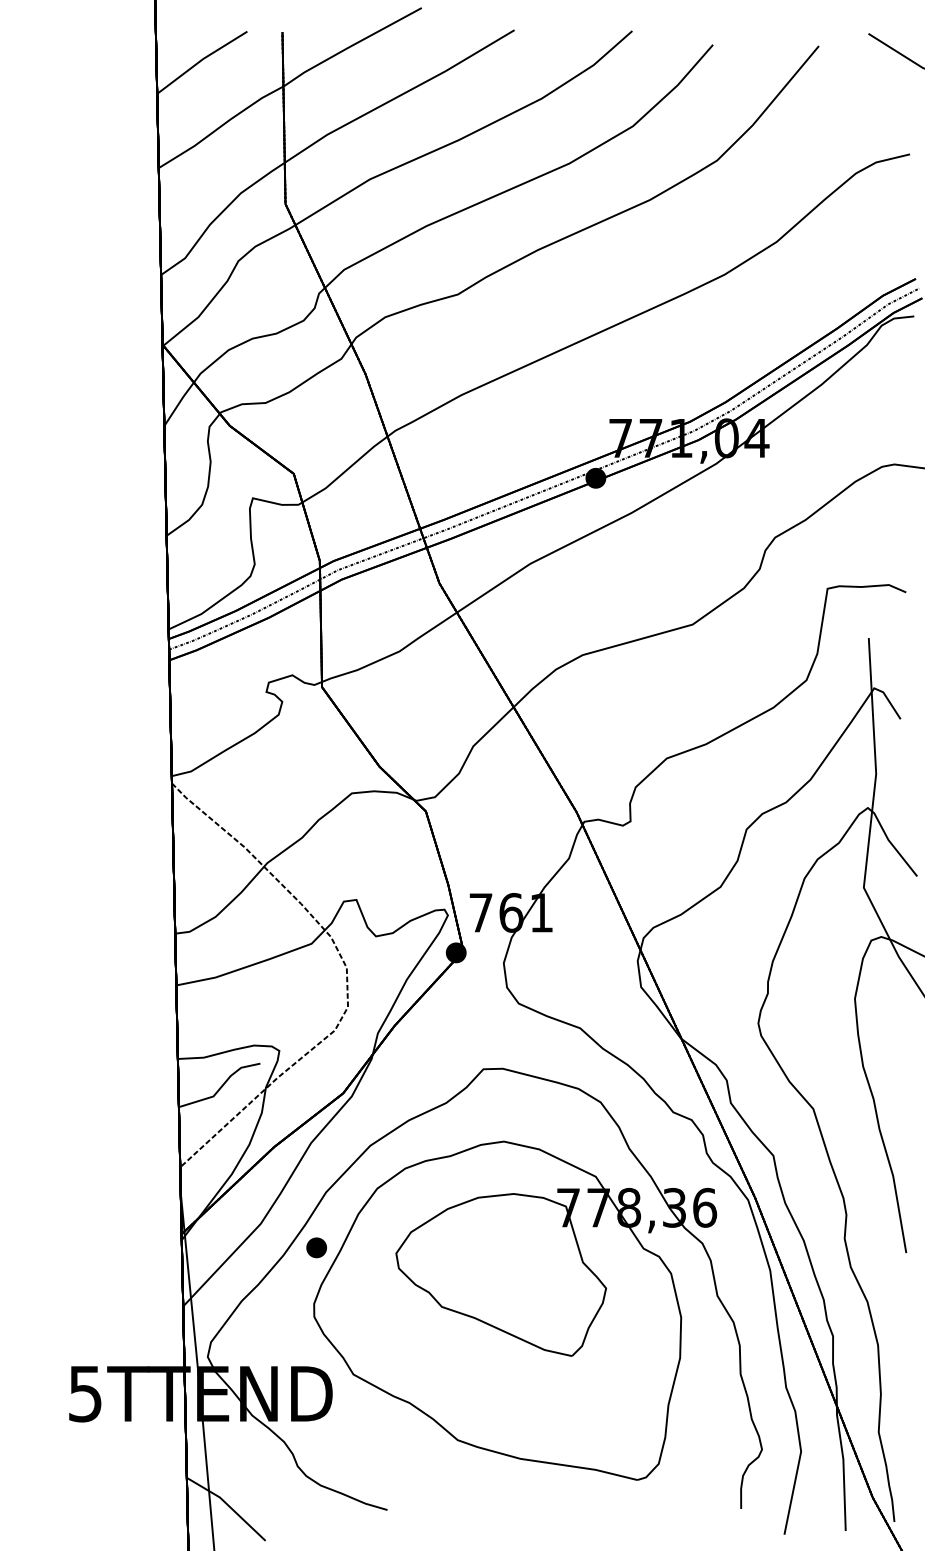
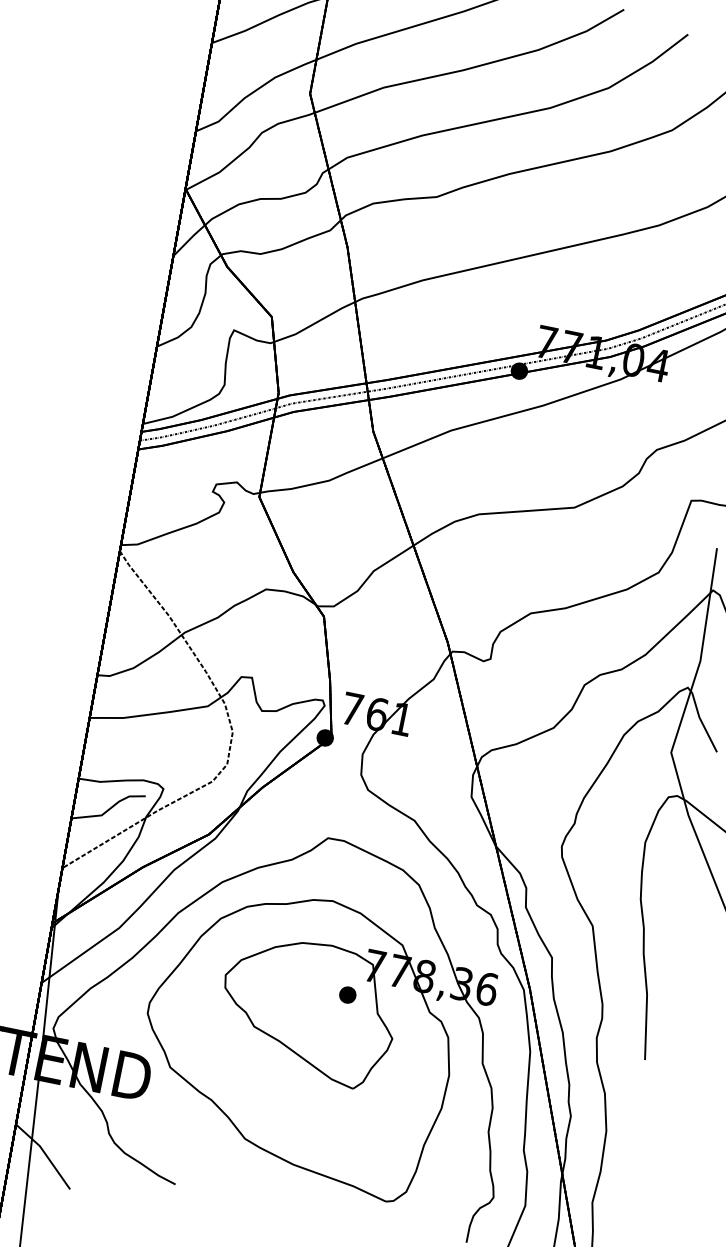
part: (316, 1247) -> (347, 994), moved

